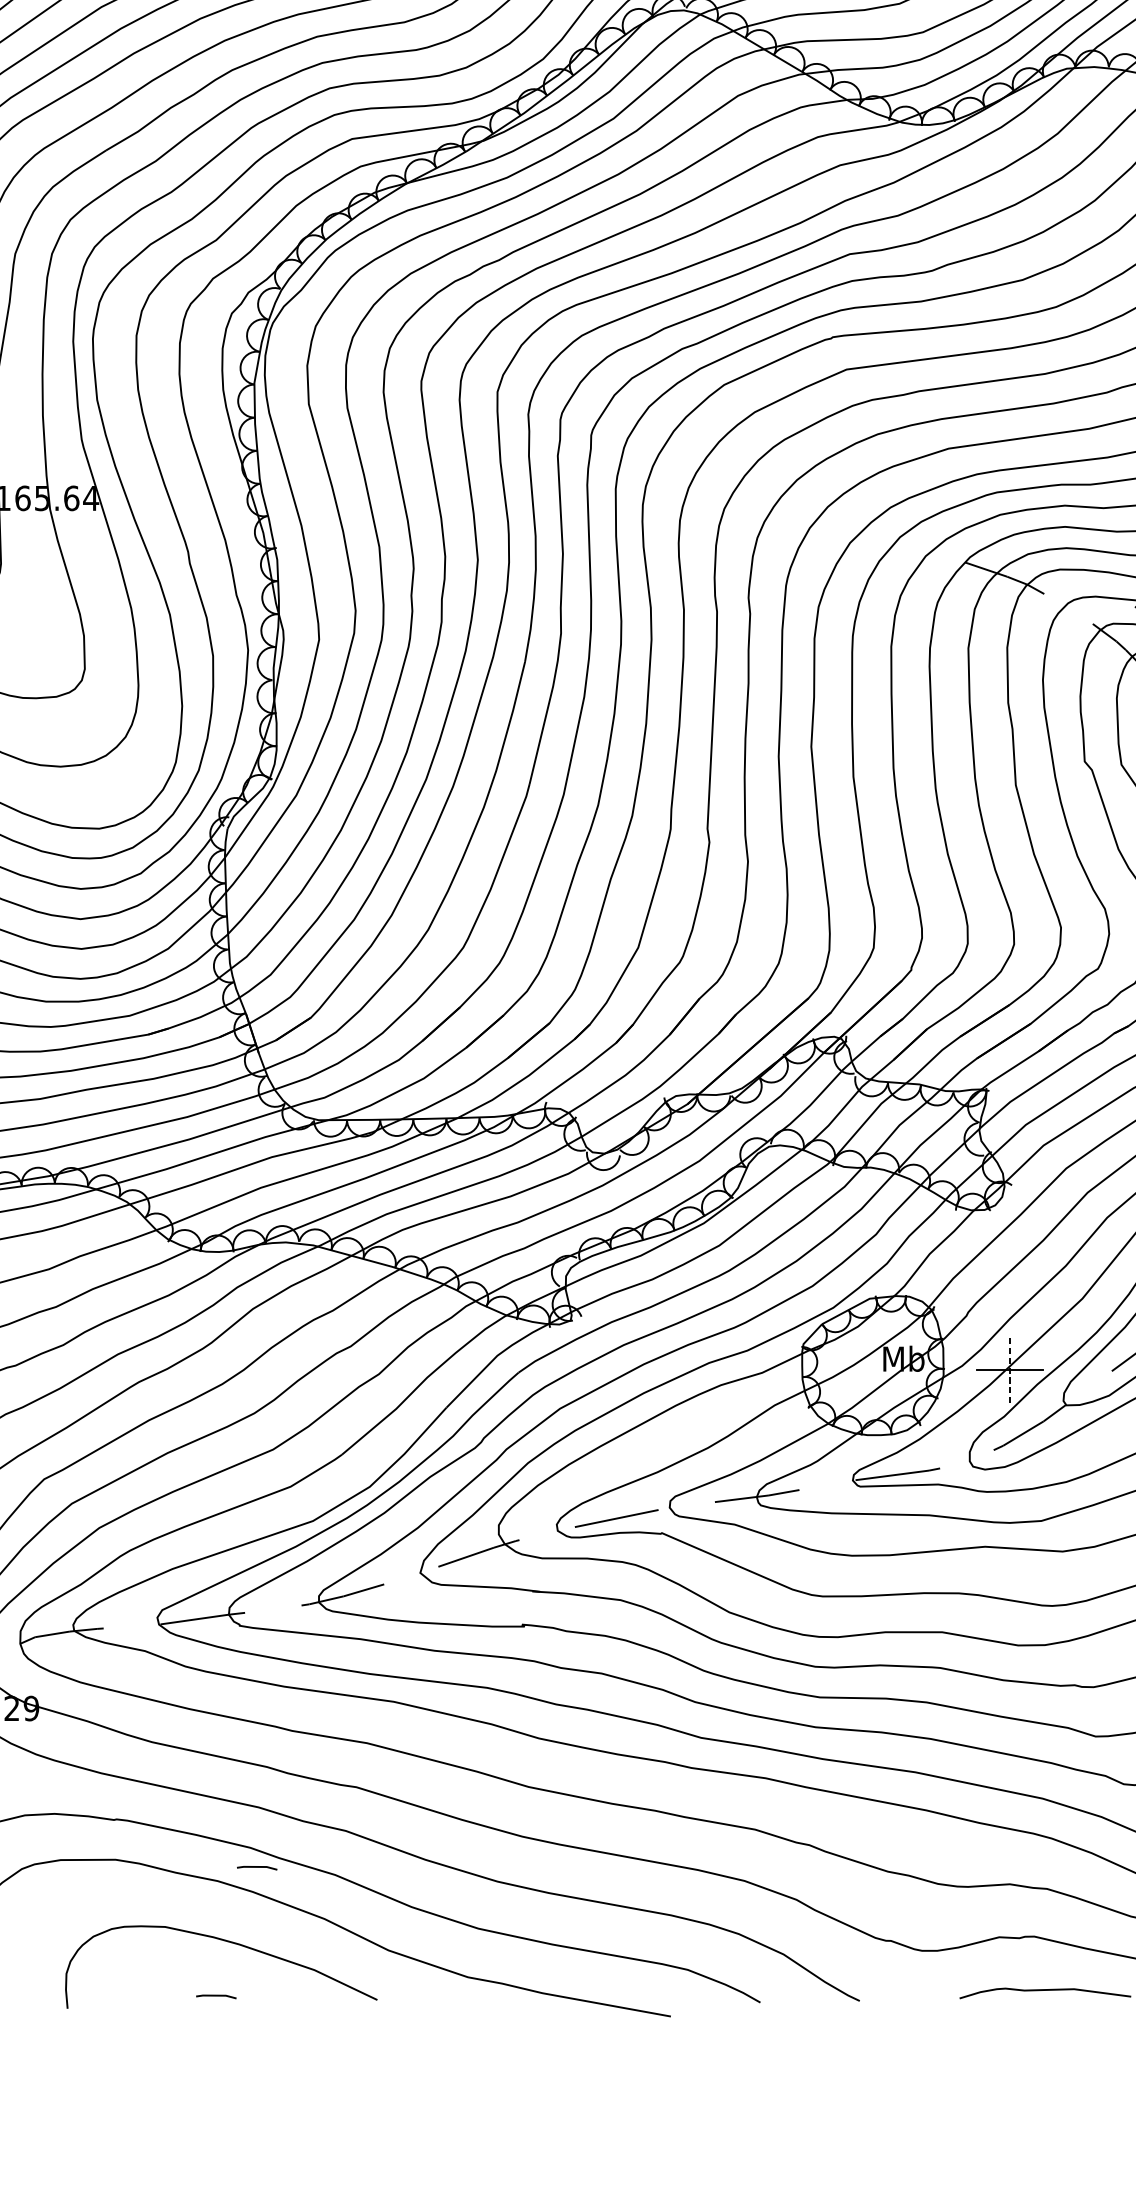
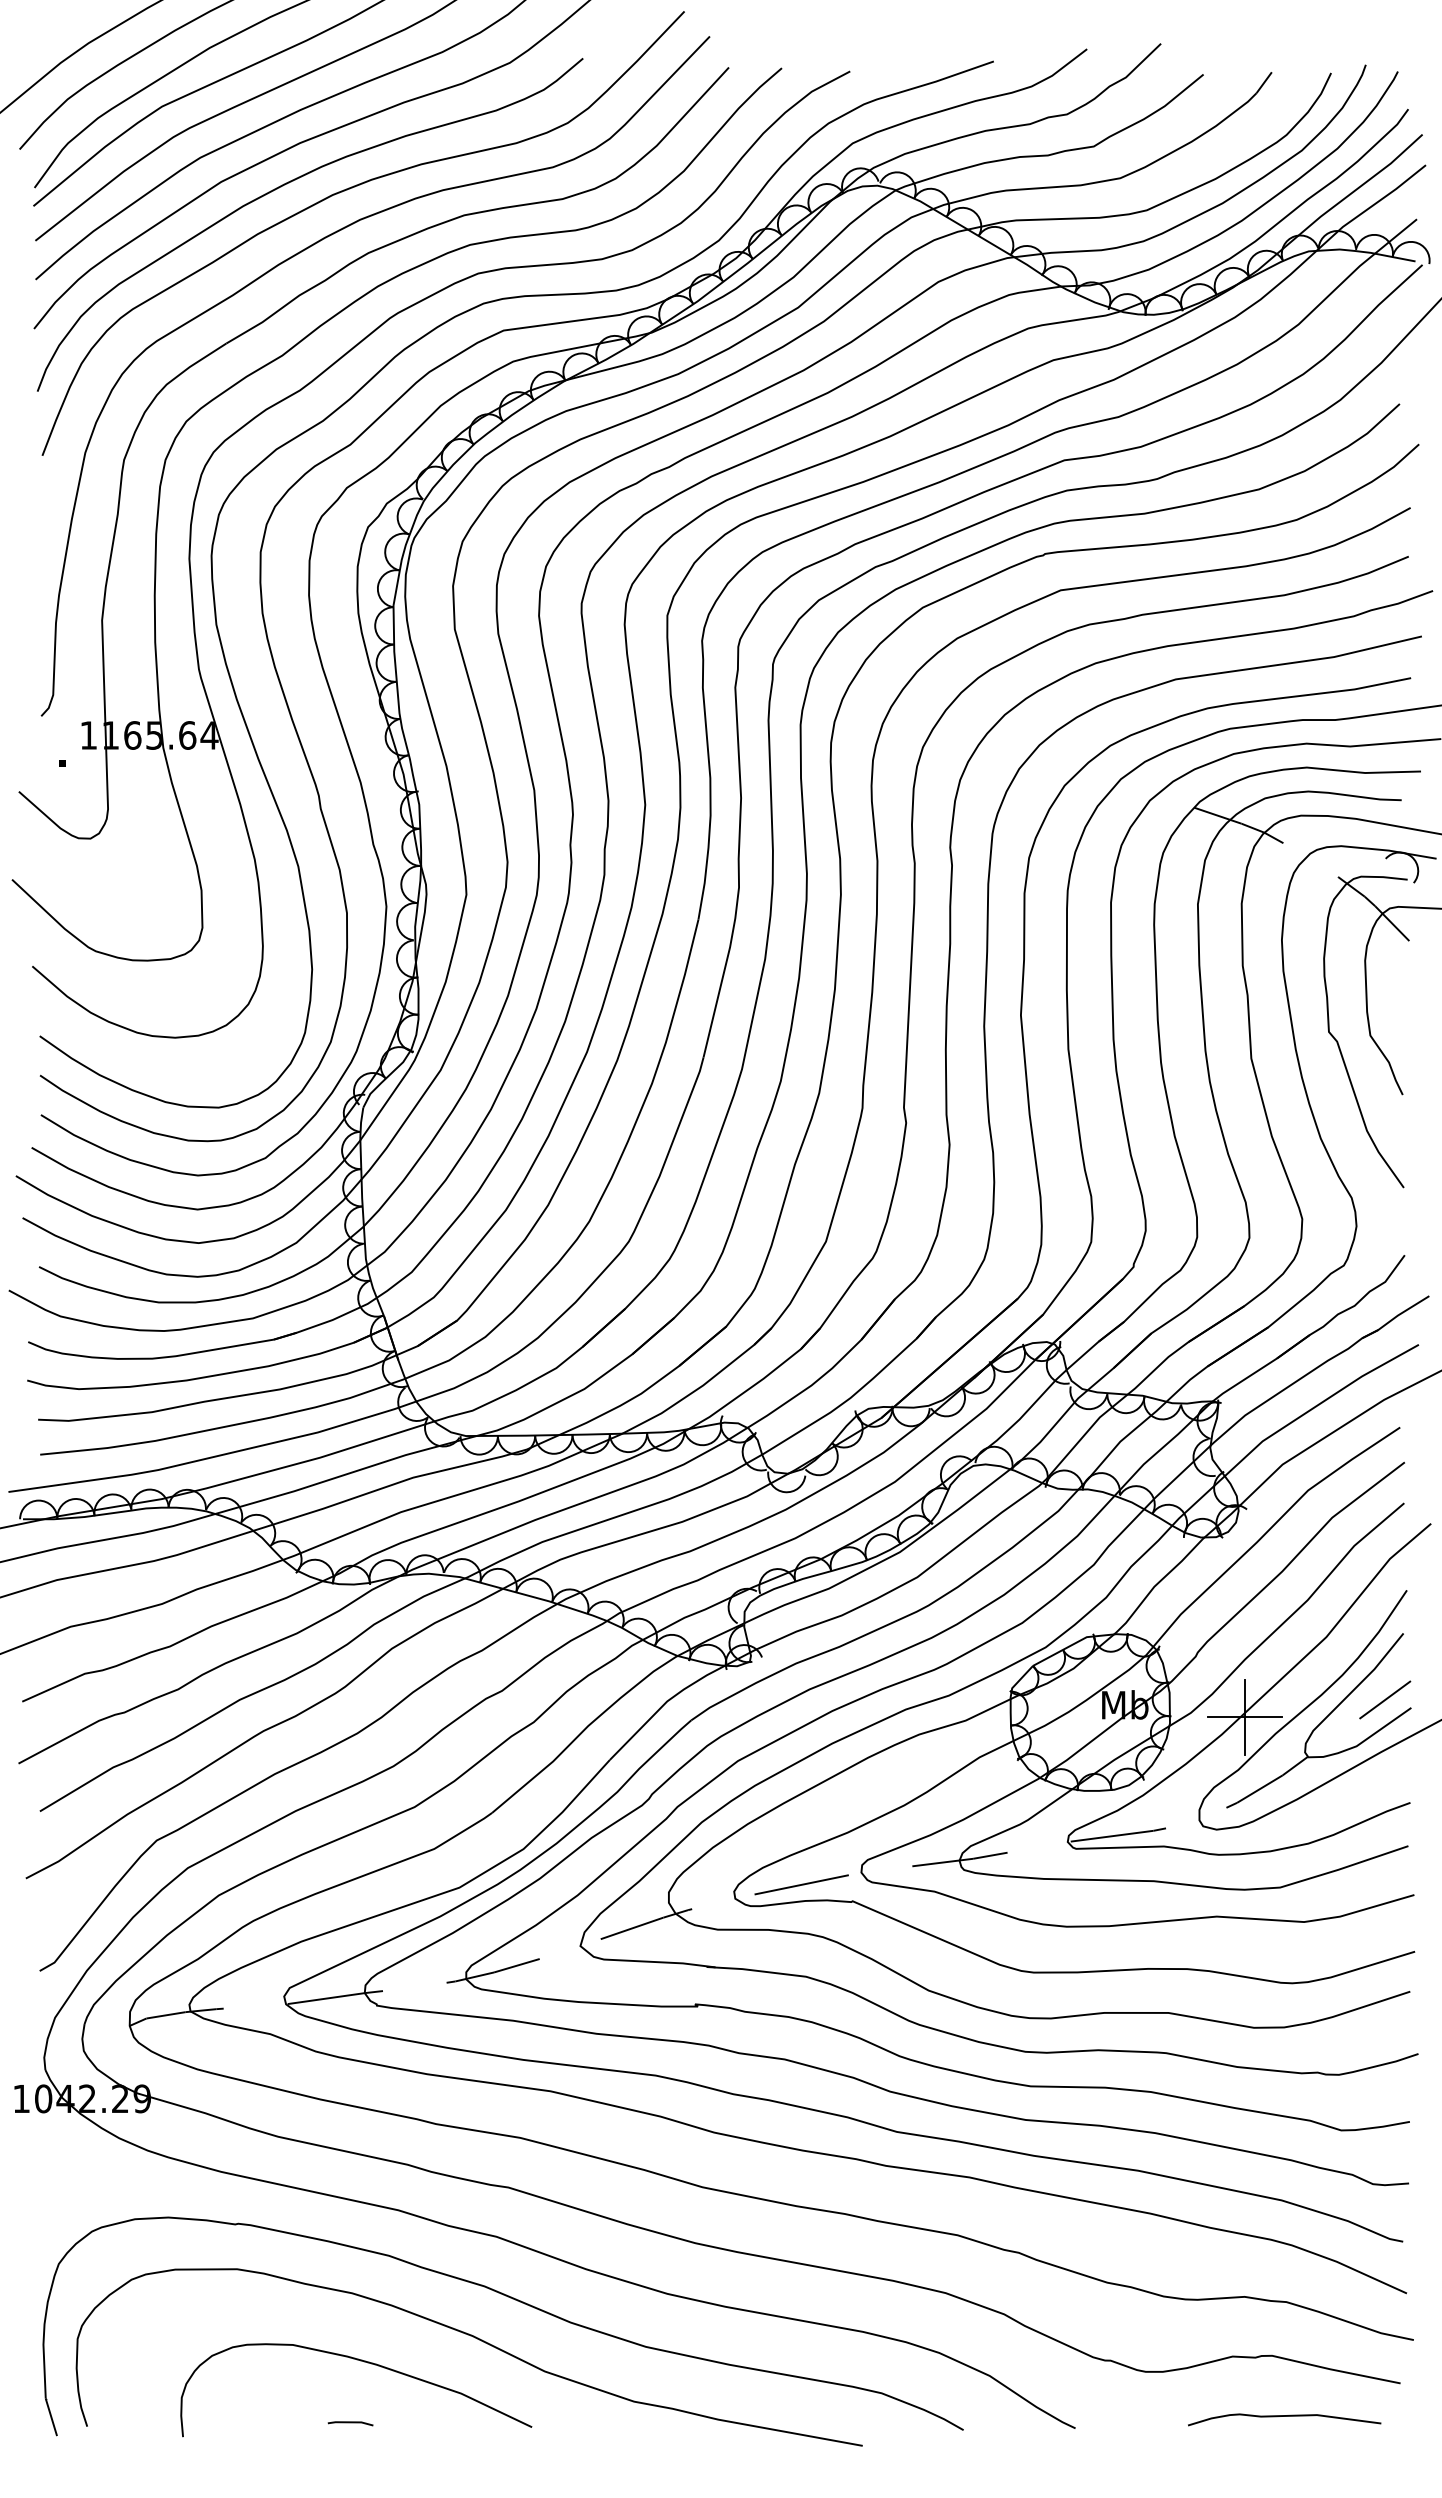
line: (1009, 1369) -> (1244, 1716), dashed -> solid
line: (257, 1867) -> (396, 2278), removed

